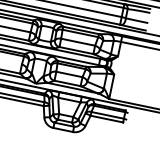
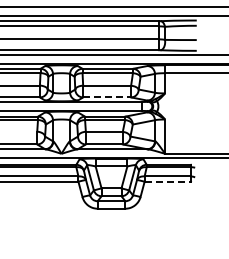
line: (76, 50) -> (107, 97), solid -> dashed
line: (106, 118) -> (167, 181), solid -> dashed

